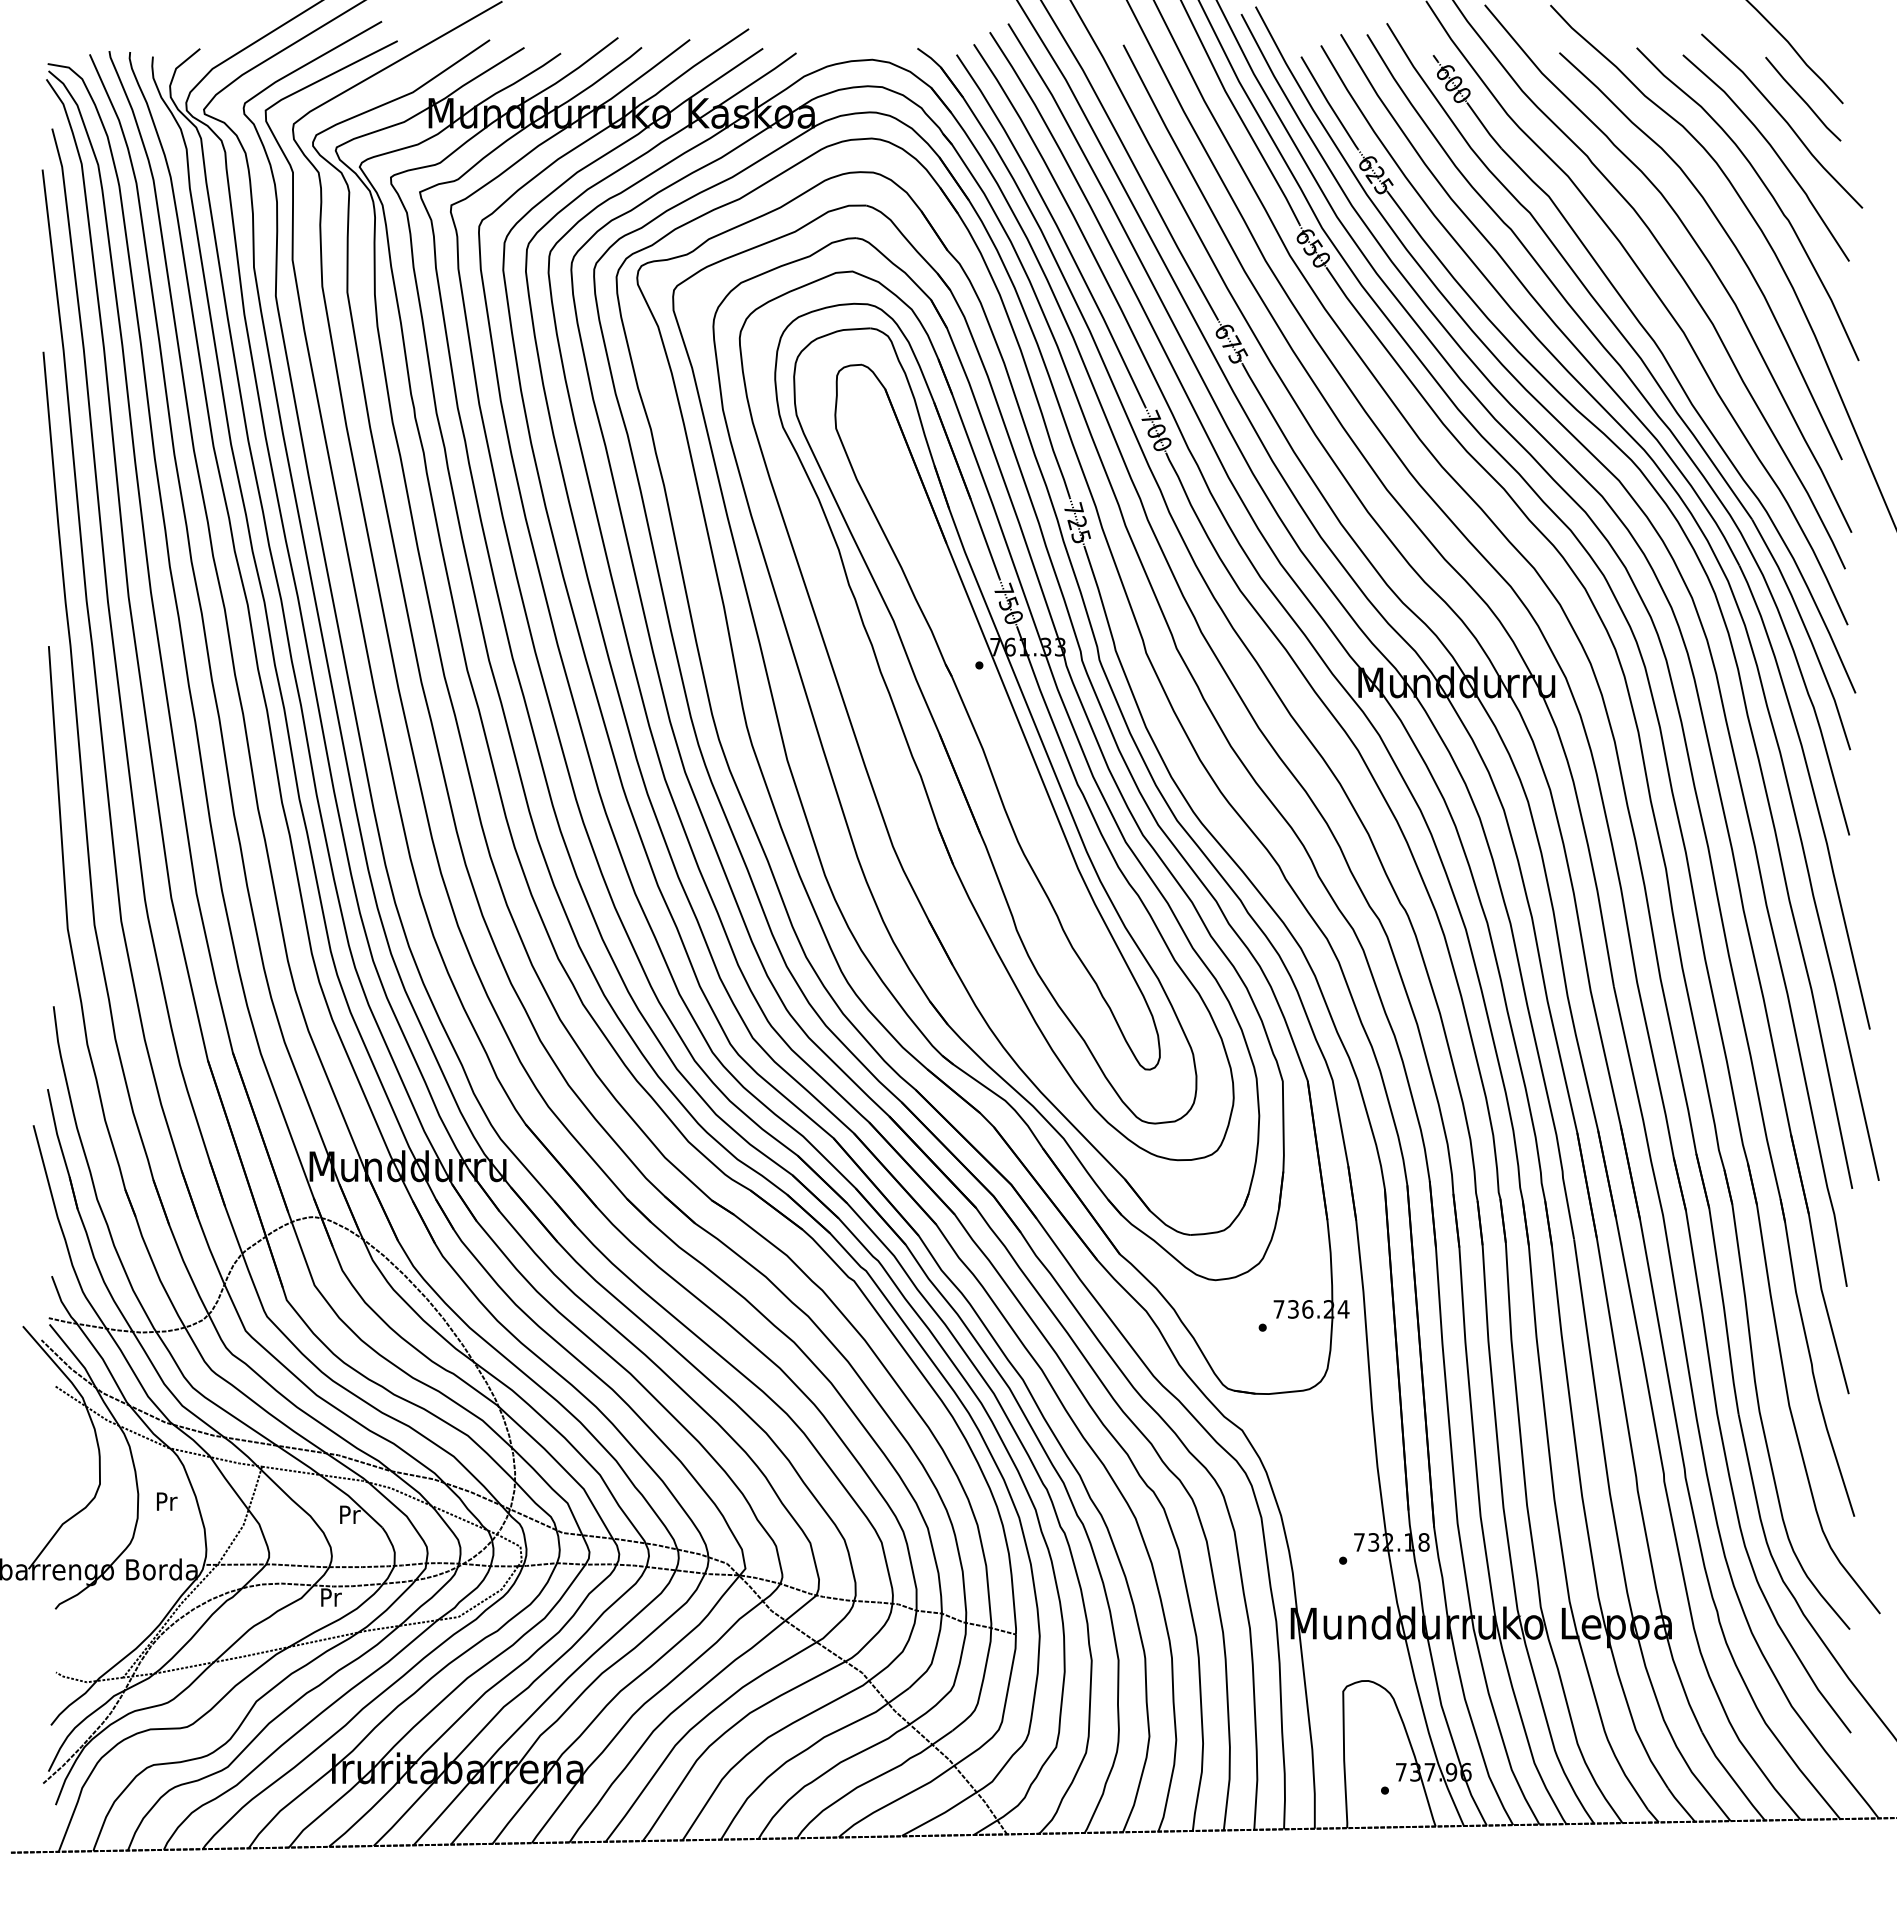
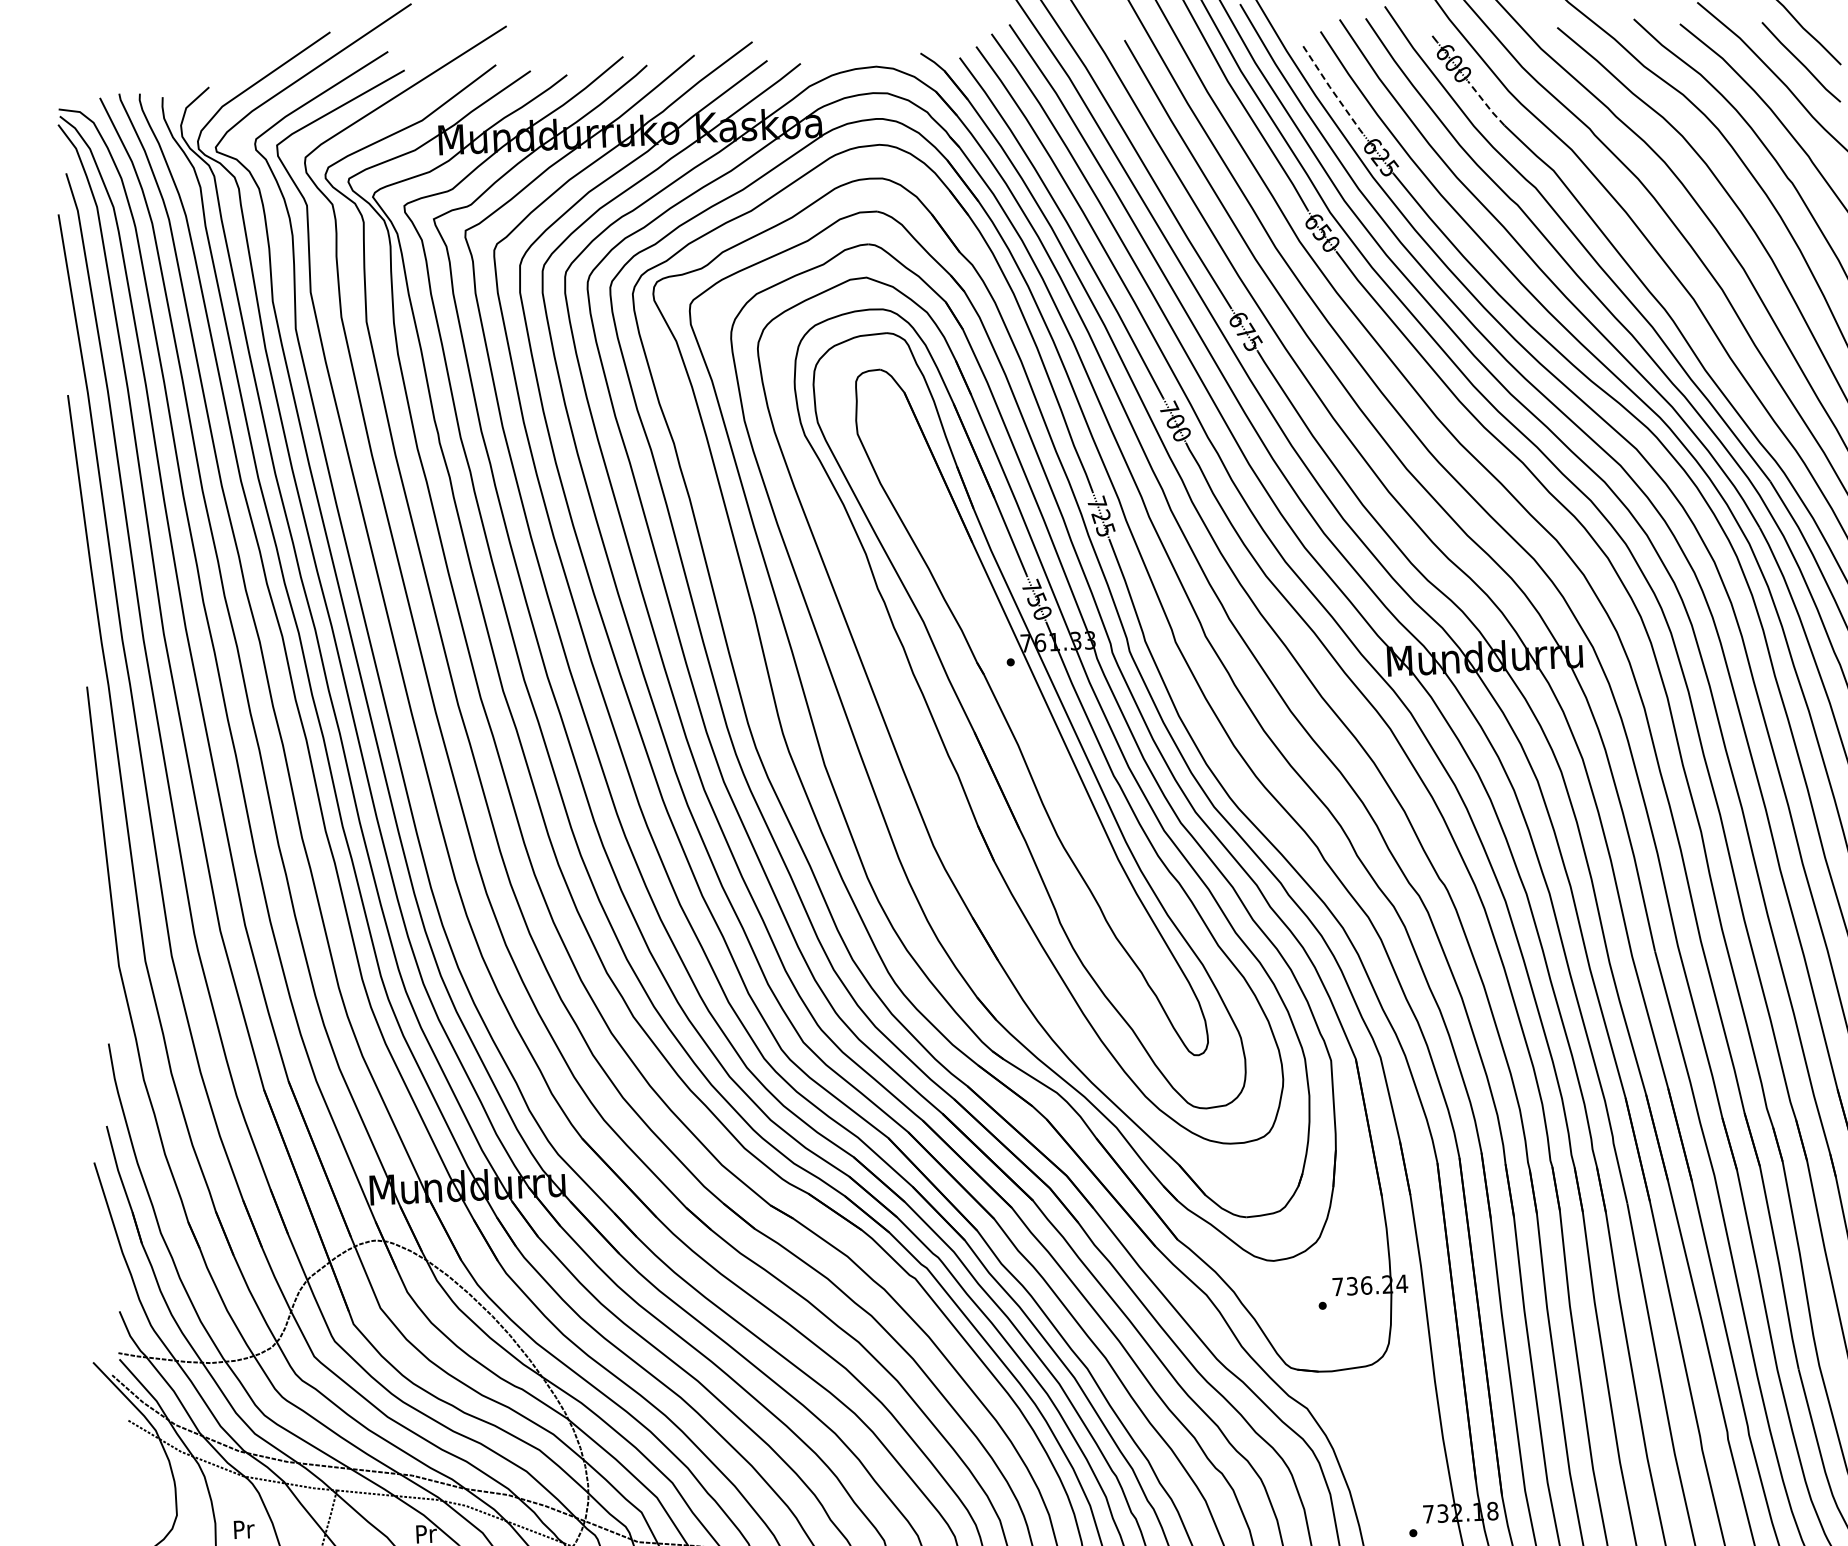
line: (1328, 103) -> (1330, 88), solid -> dashed
line: (1484, 126) -> (1486, 104), solid -> dashed

